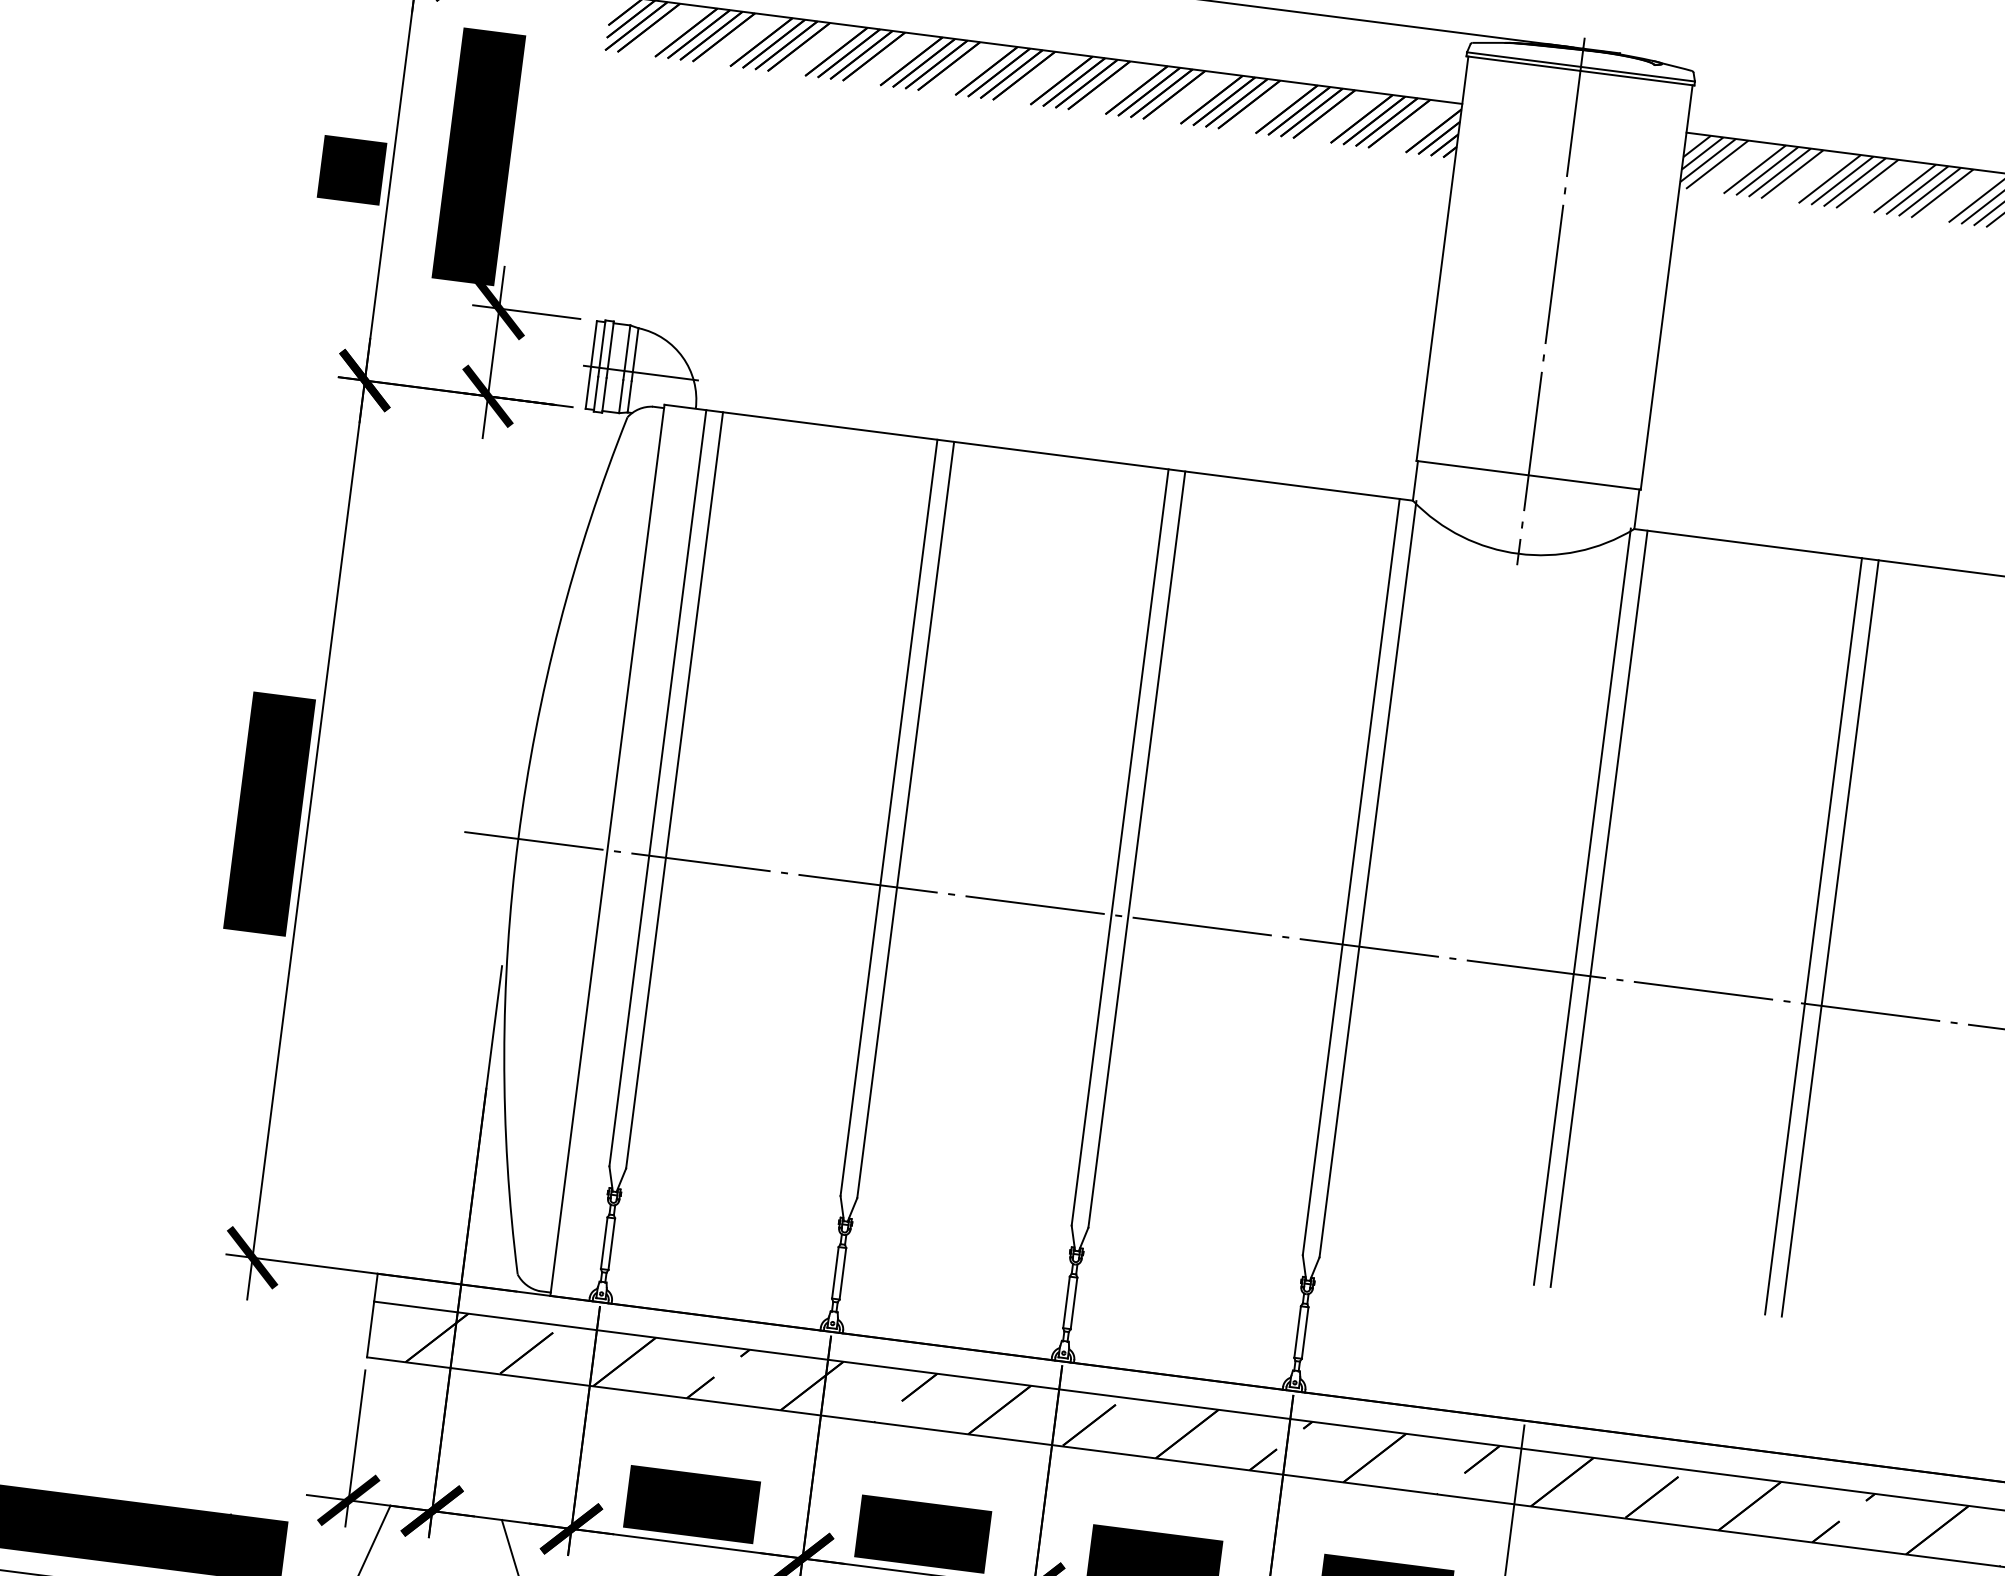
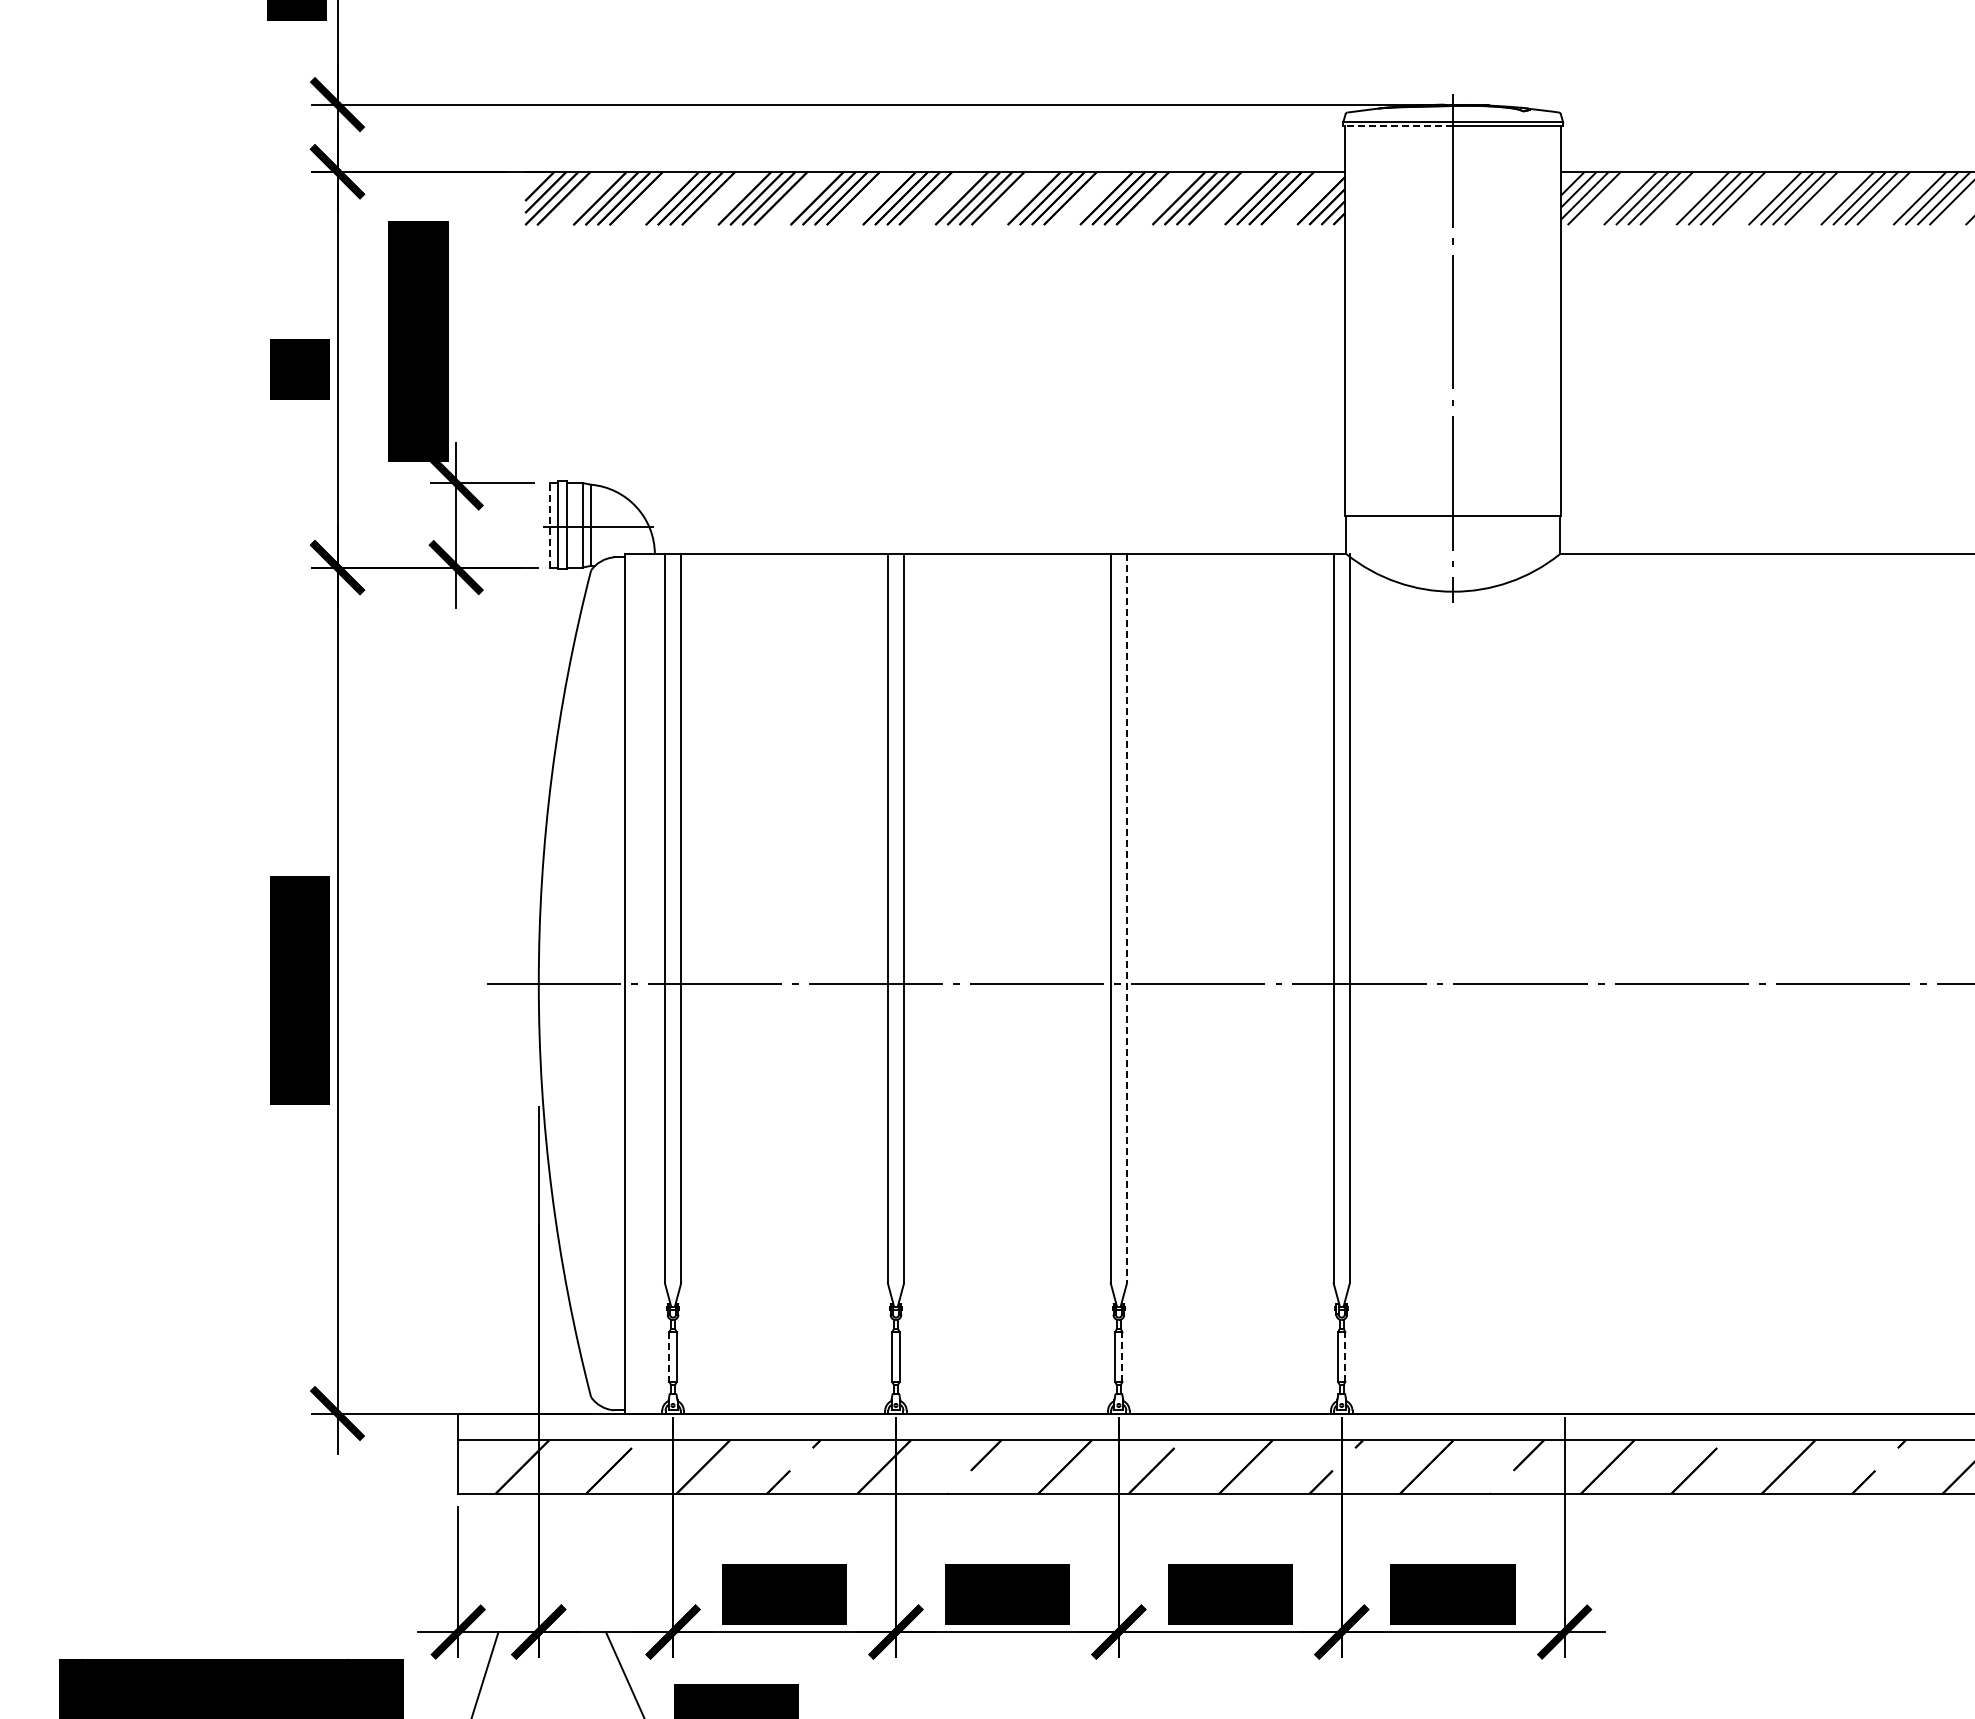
line: (1523, 64) -> (1398, 126), solid -> dashed
line: (591, 364) -> (550, 524), solid -> dashed
line: (1136, 849) -> (1126, 918), solid -> dashed
line: (1582, 906) -> (1556, 918), removed
line: (1598, 908) -> (1572, 918), removed
line: (1813, 935) -> (1779, 918), removed
line: (1830, 938) -> (1795, 918), removed
line: (604, 1243) -> (669, 1357), solid -> dashed
line: (1073, 1303) -> (1122, 1357), solid -> dashed
line: (1305, 1333) -> (1345, 1357), solid -> dashed

